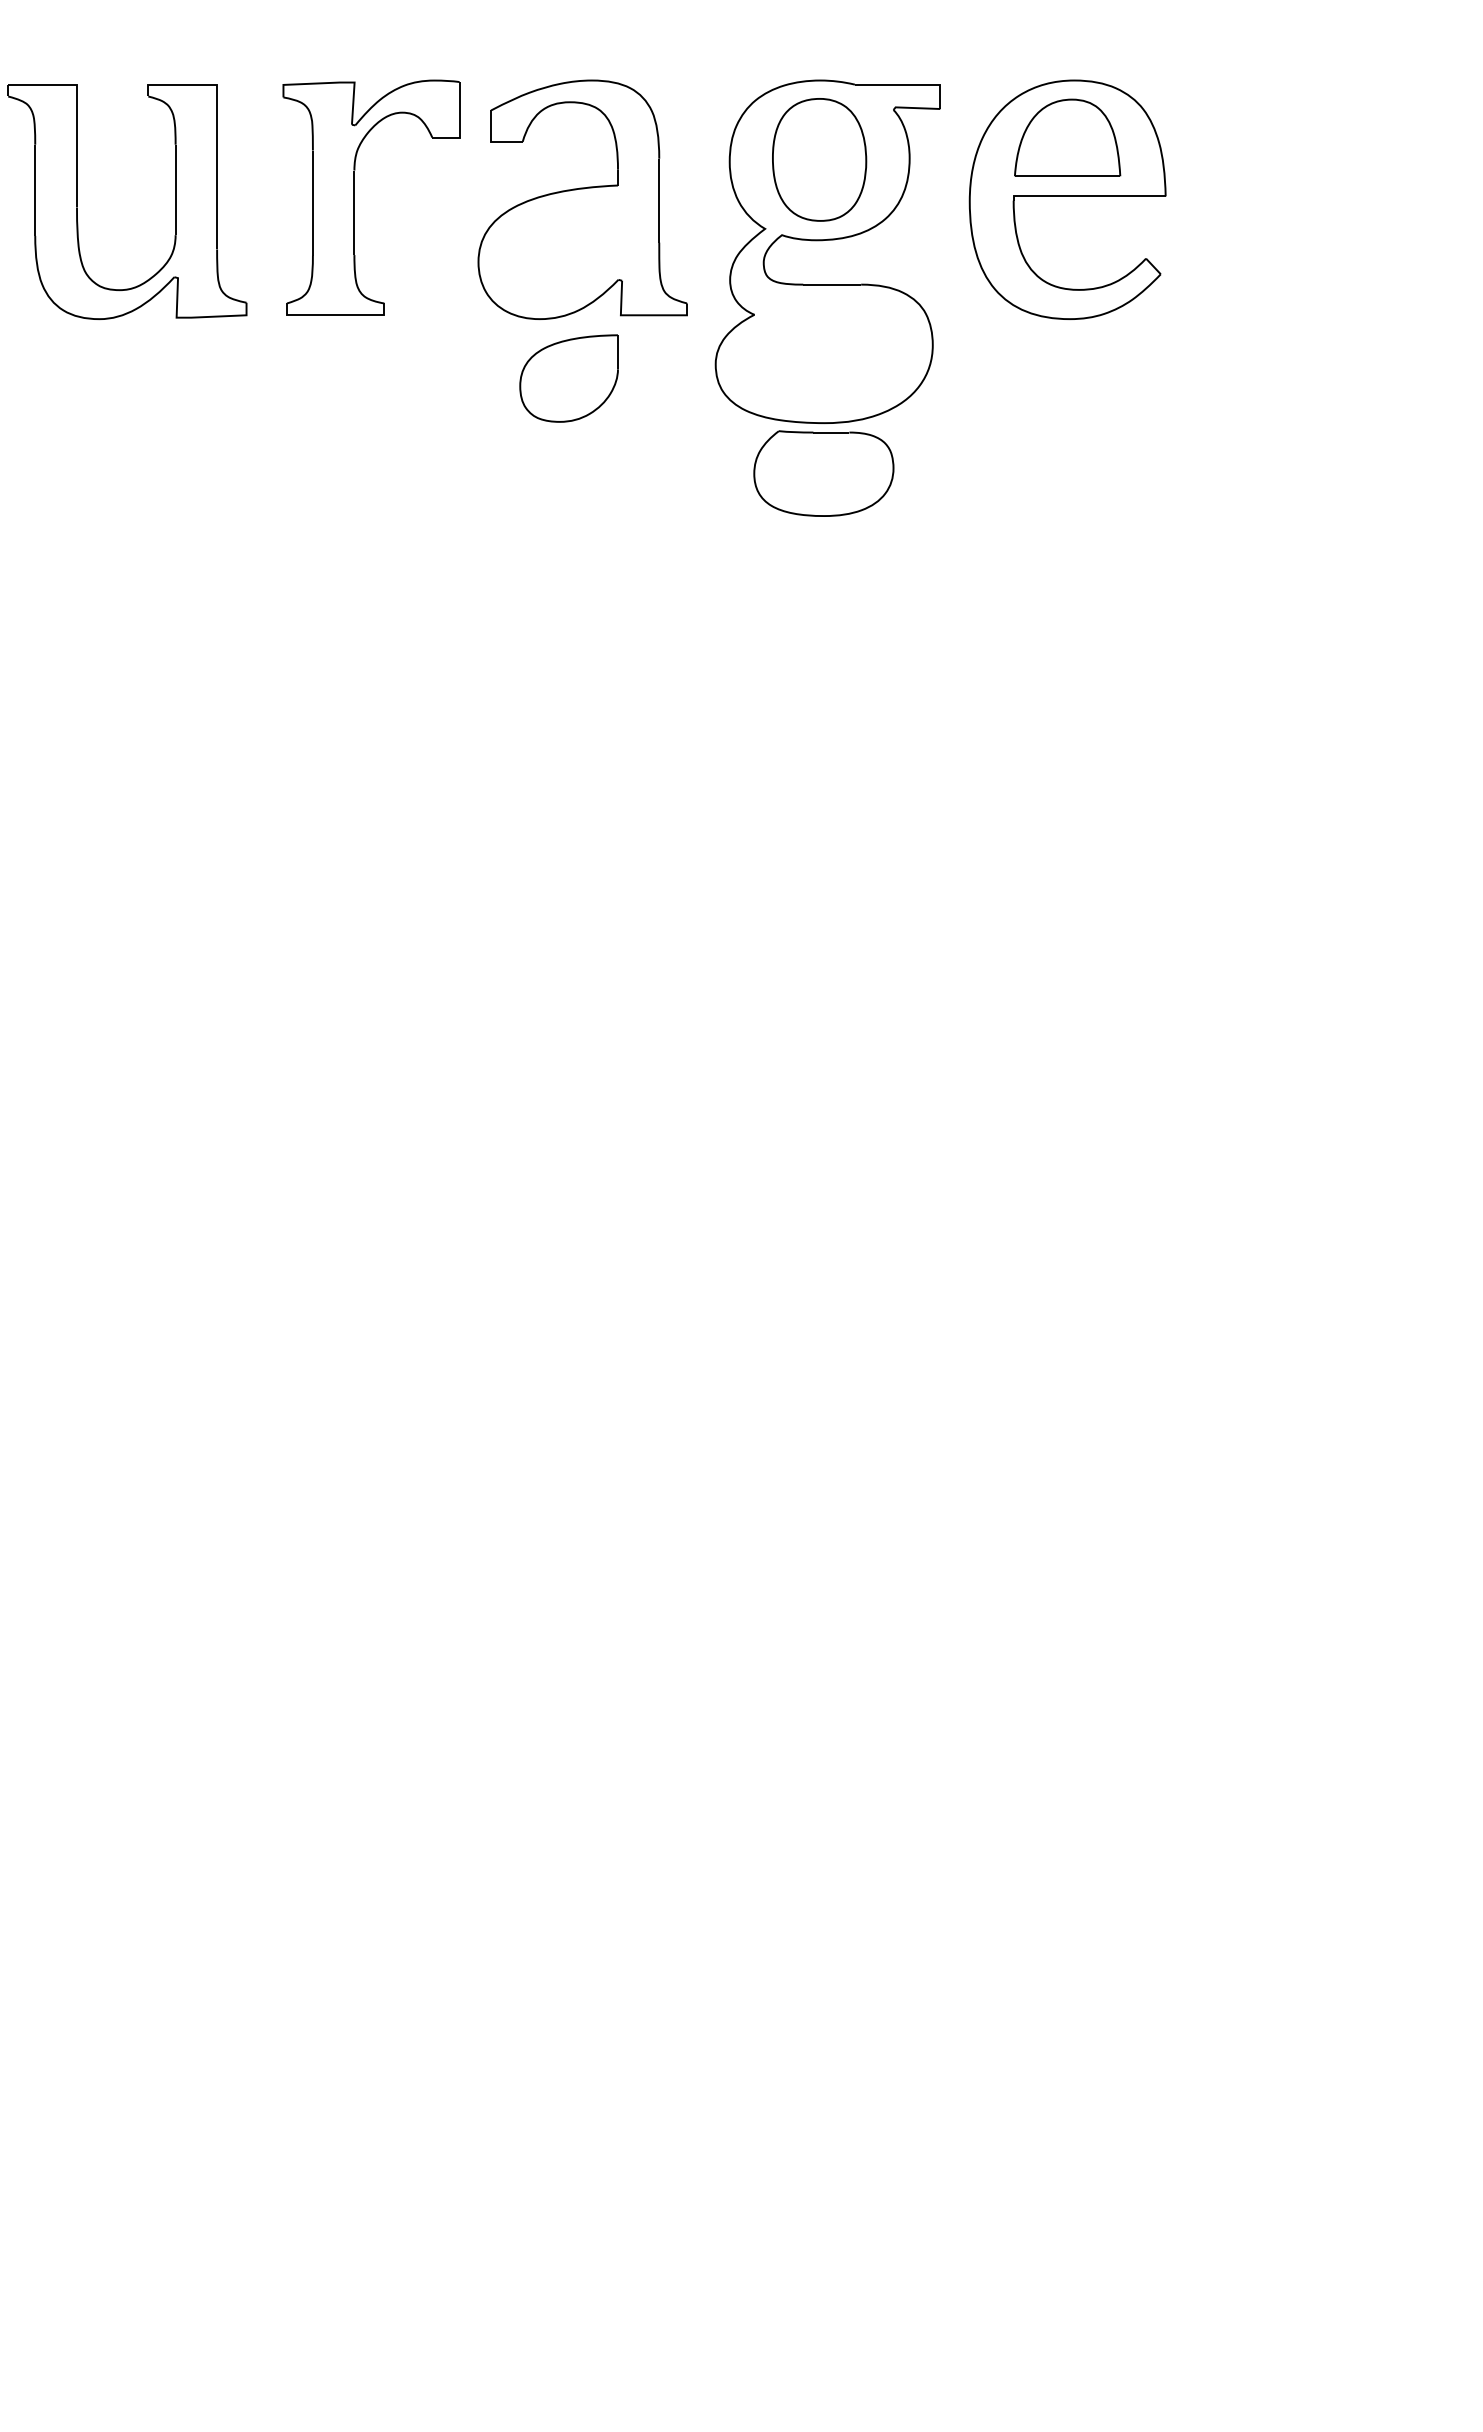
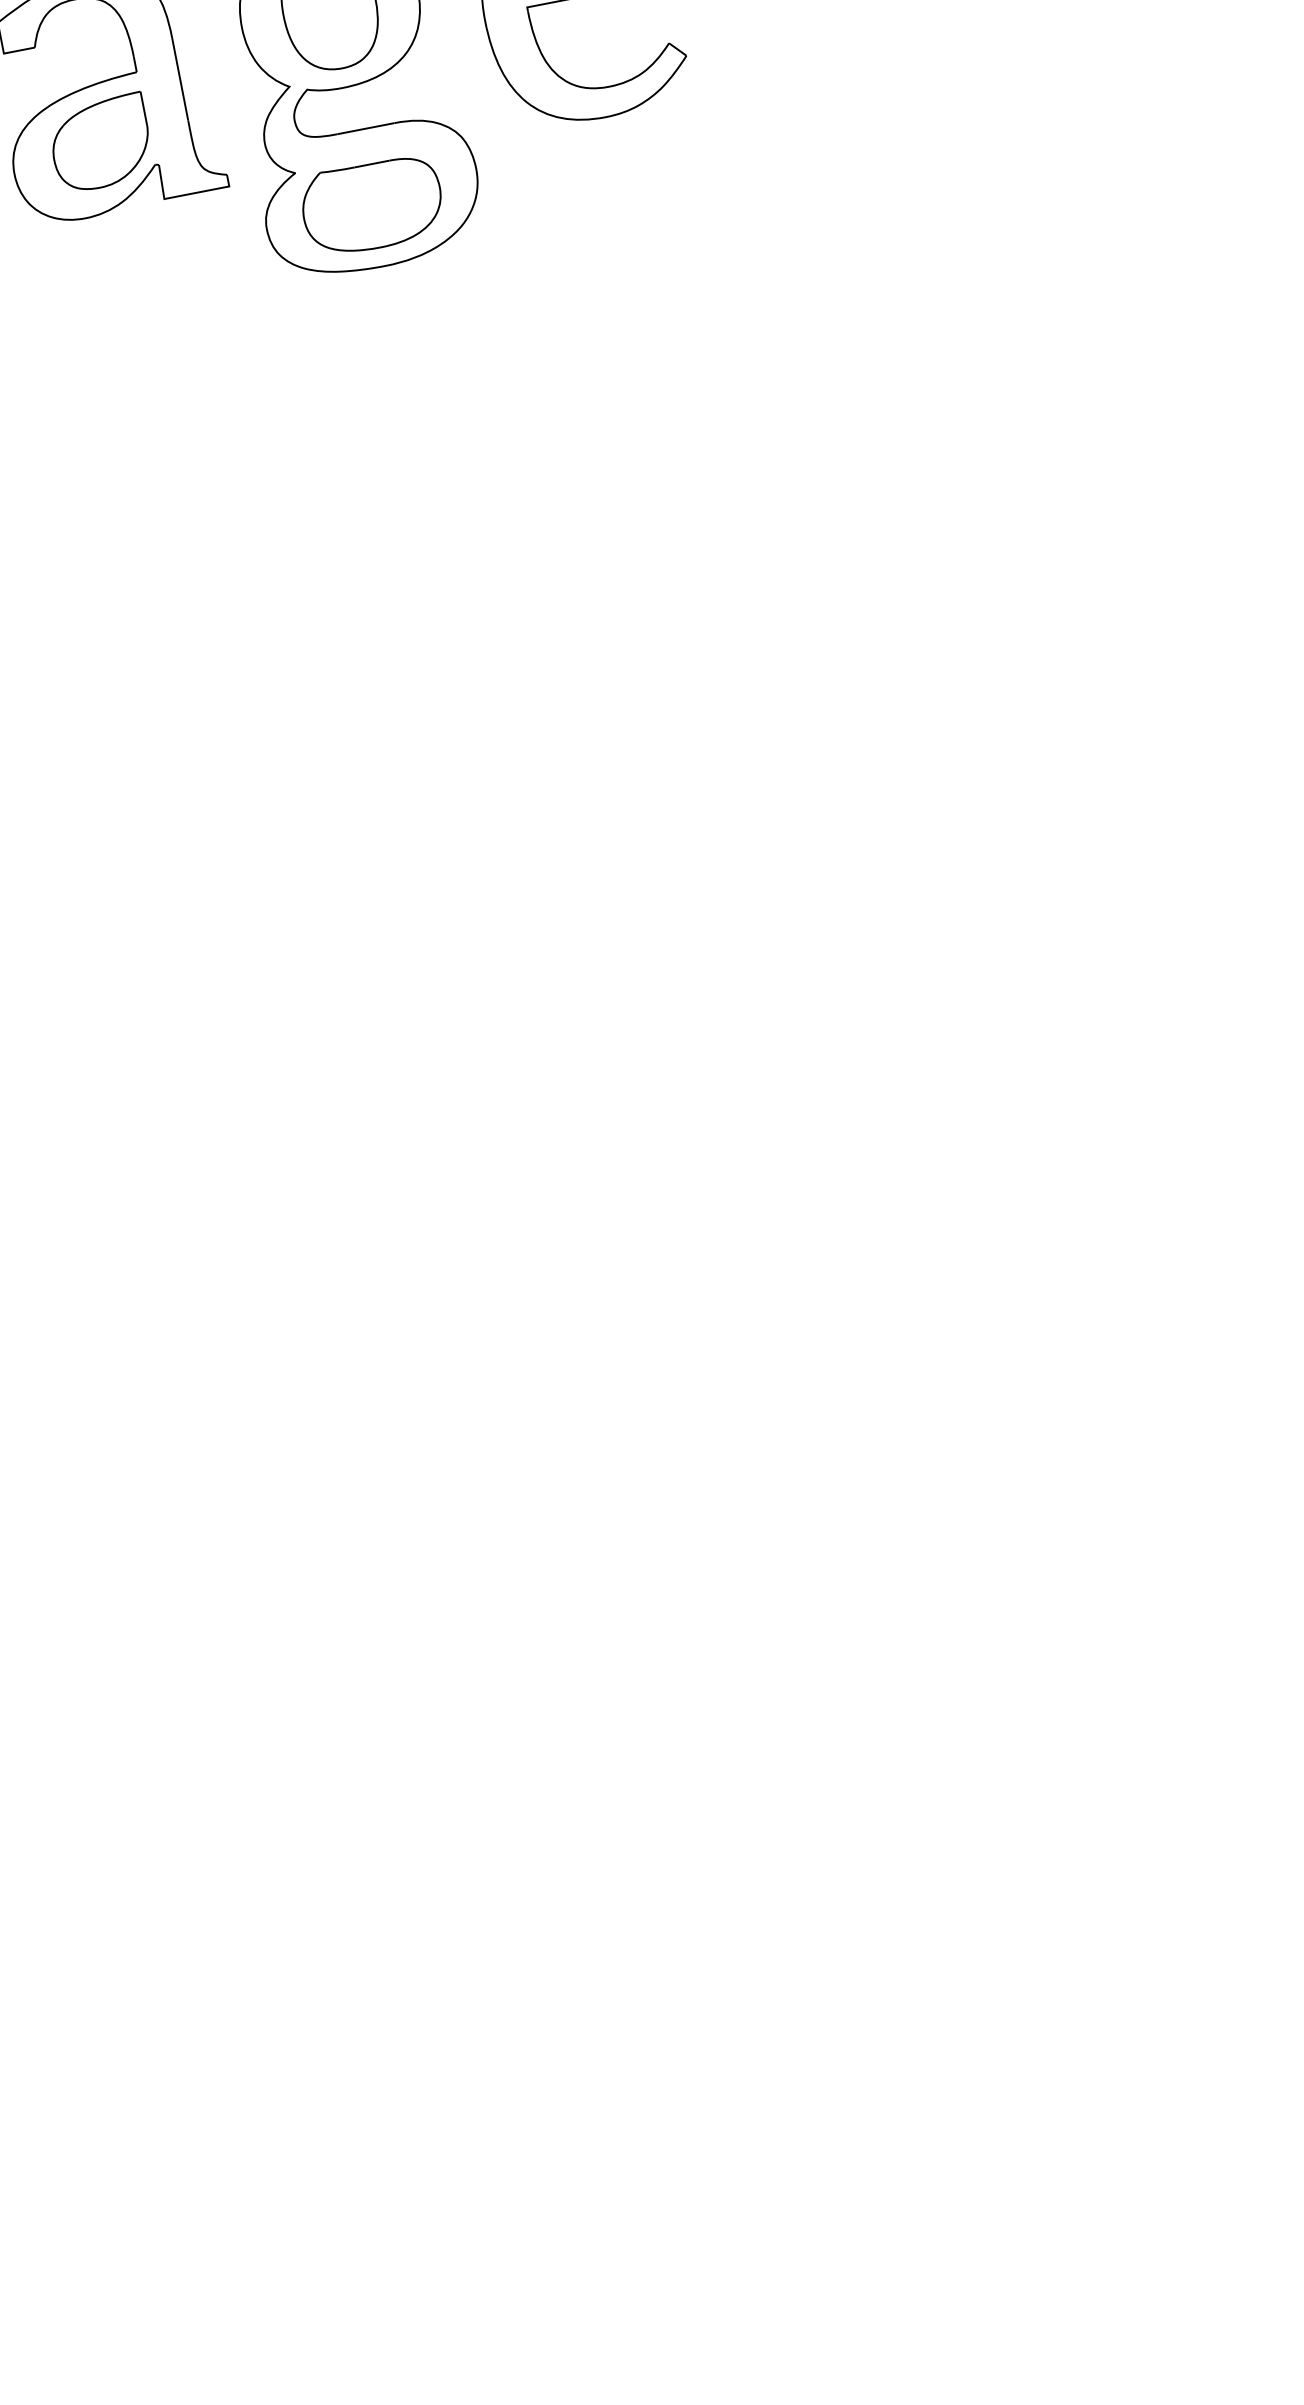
part: (568, 378) -> (100, 143), moved
part: (823, 473) -> (372, 205), moved

